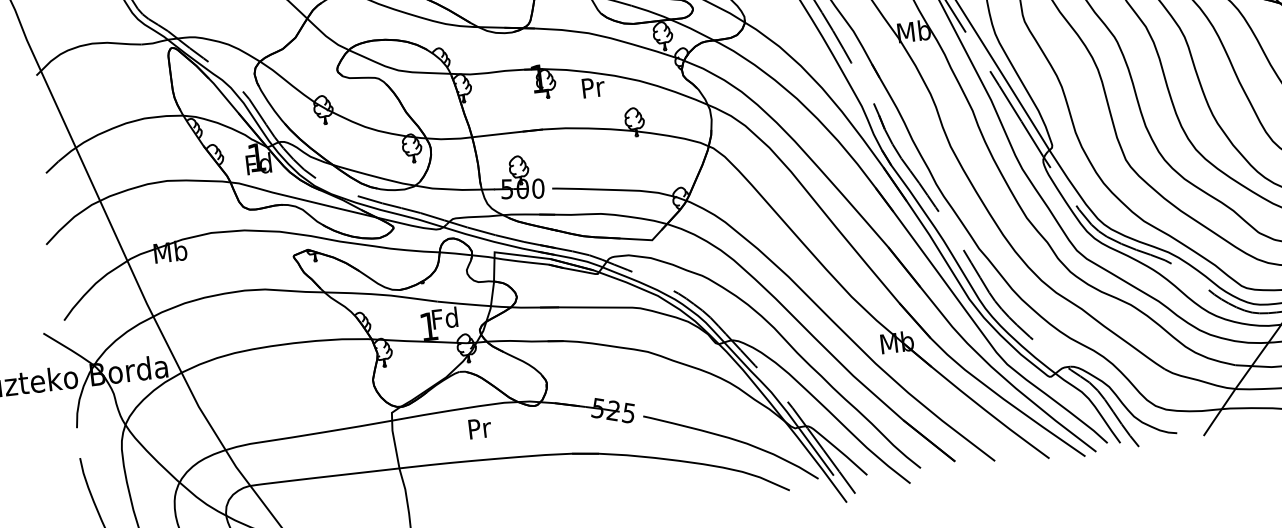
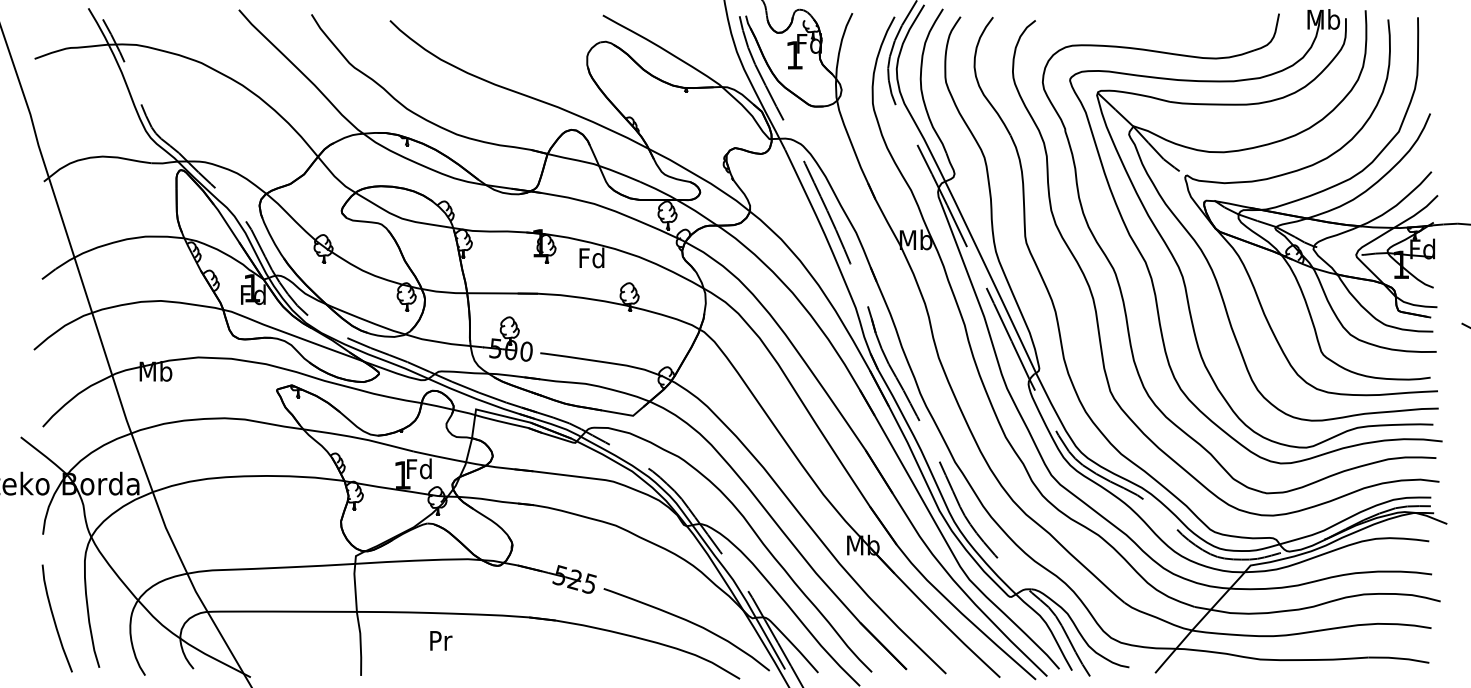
text: (592, 87) -> (591, 257), Pr -> Fd
text: (480, 428) -> (441, 640), moved

